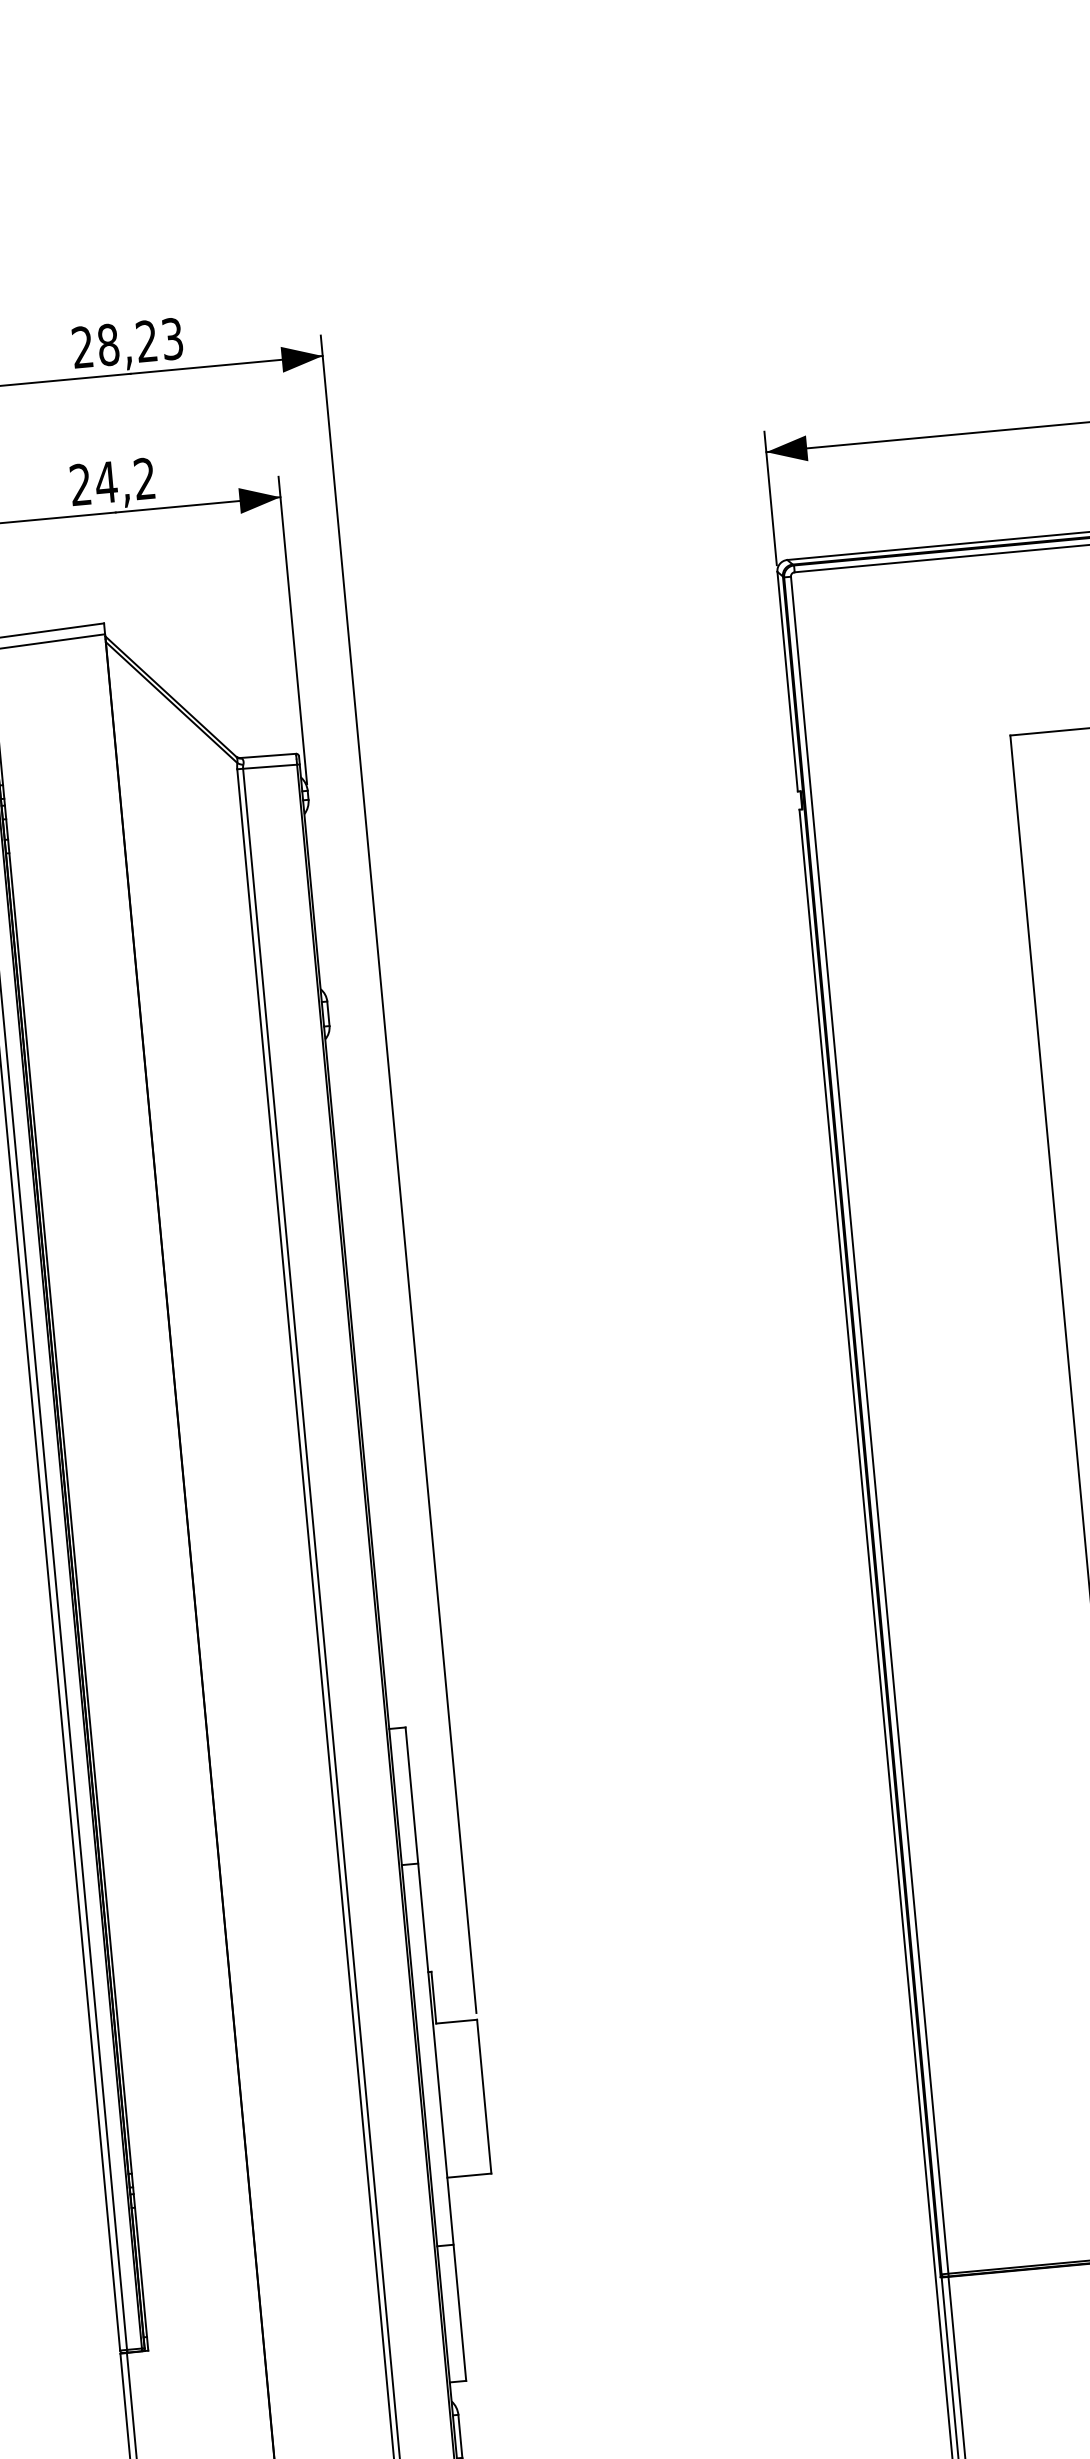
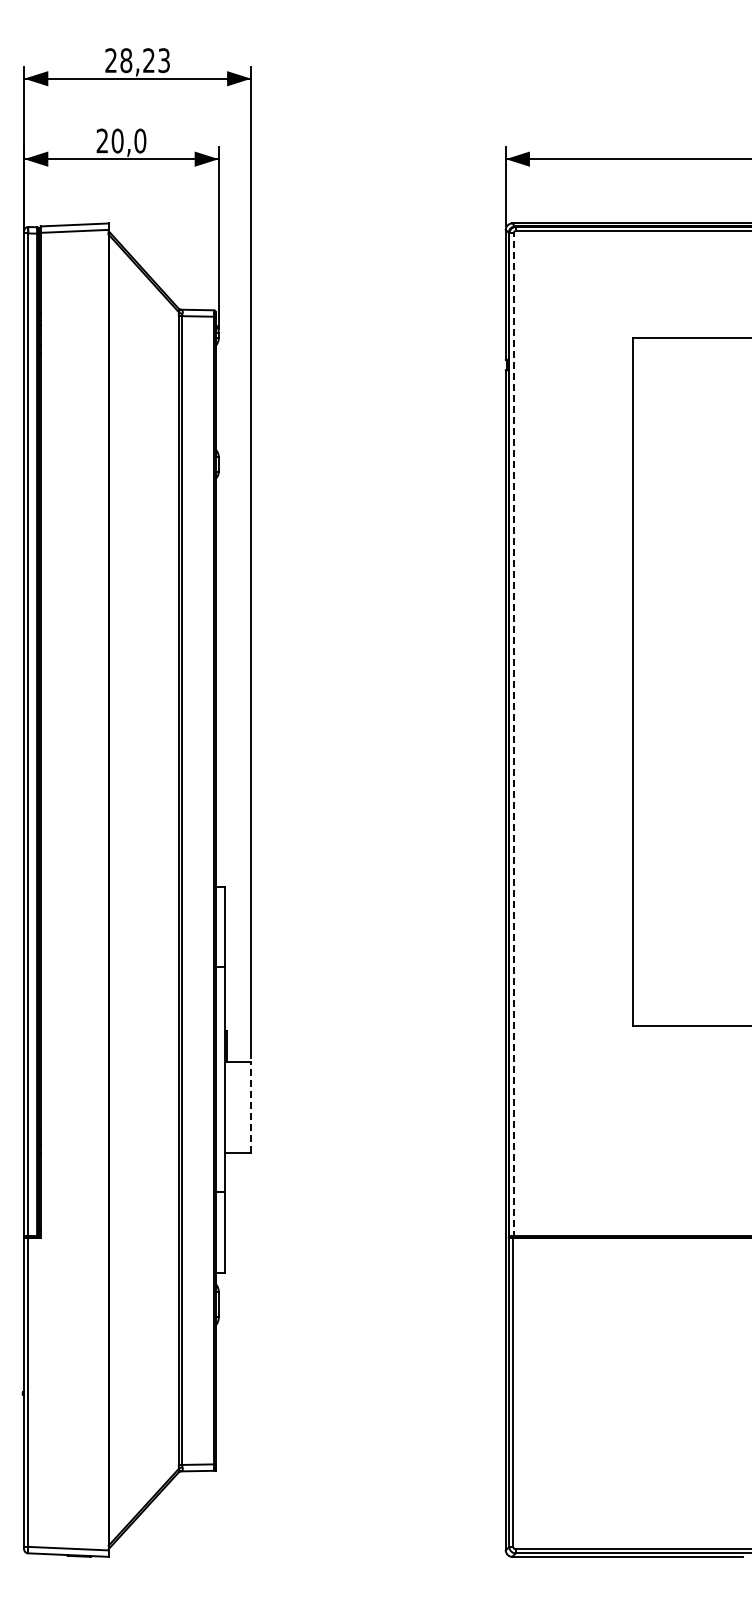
text: (124, 479) -> (128, 140), 24,2 -> 20,0
line: (869, 1426) -> (513, 735), solid -> dashed
line: (484, 2095) -> (251, 1106), solid -> dashed

